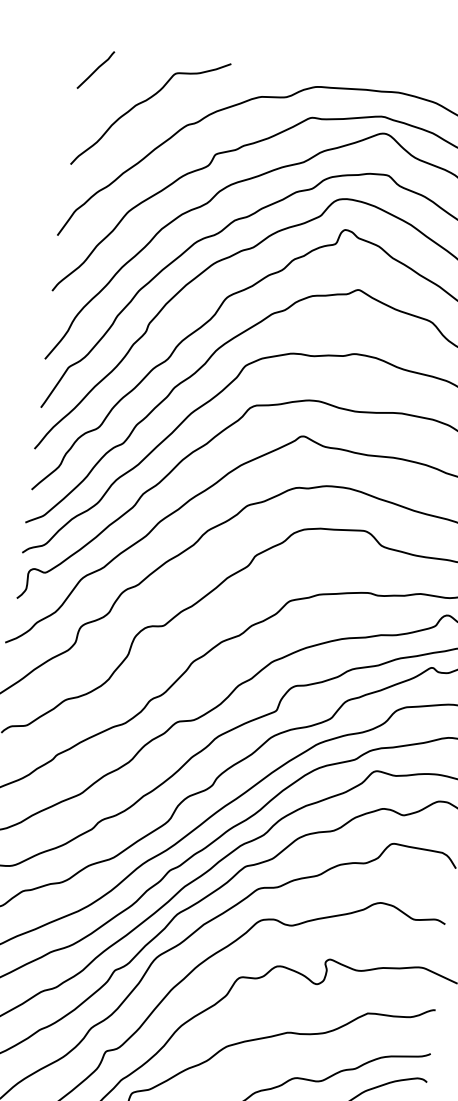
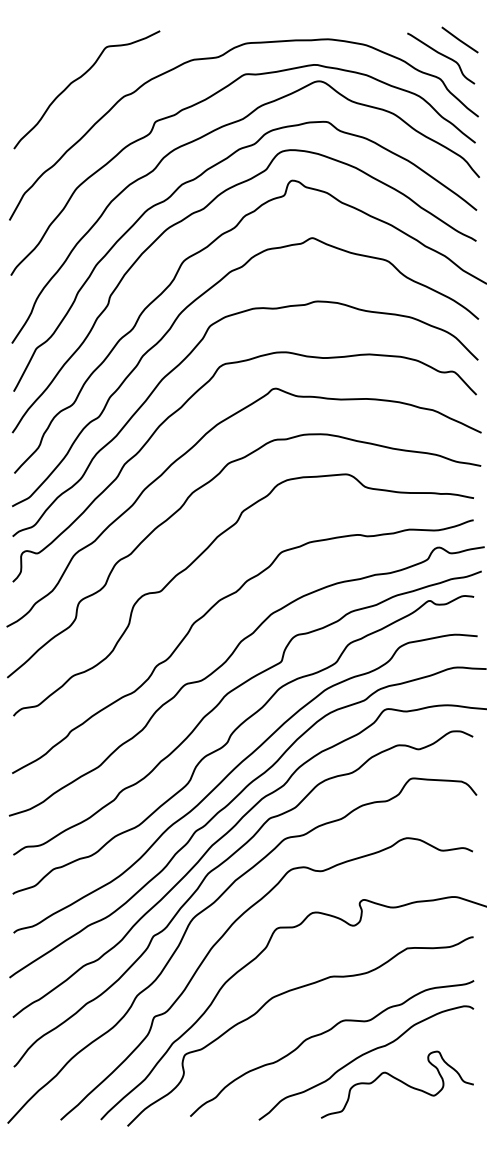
line: (95, 69) -> (27, 52), removed

